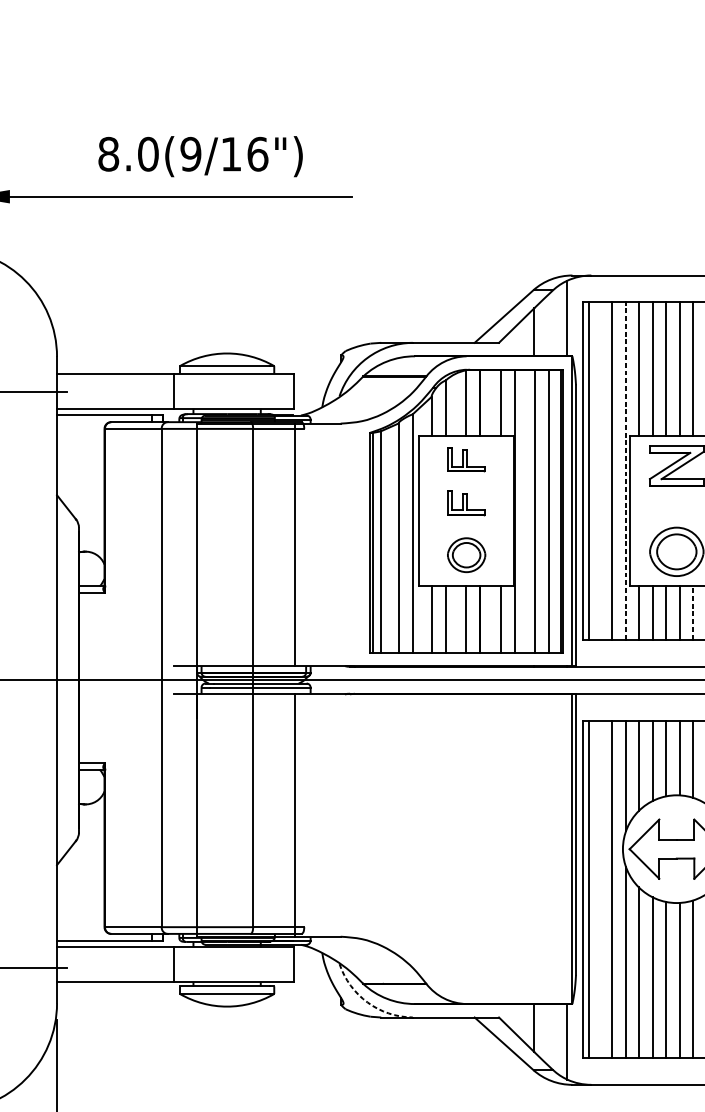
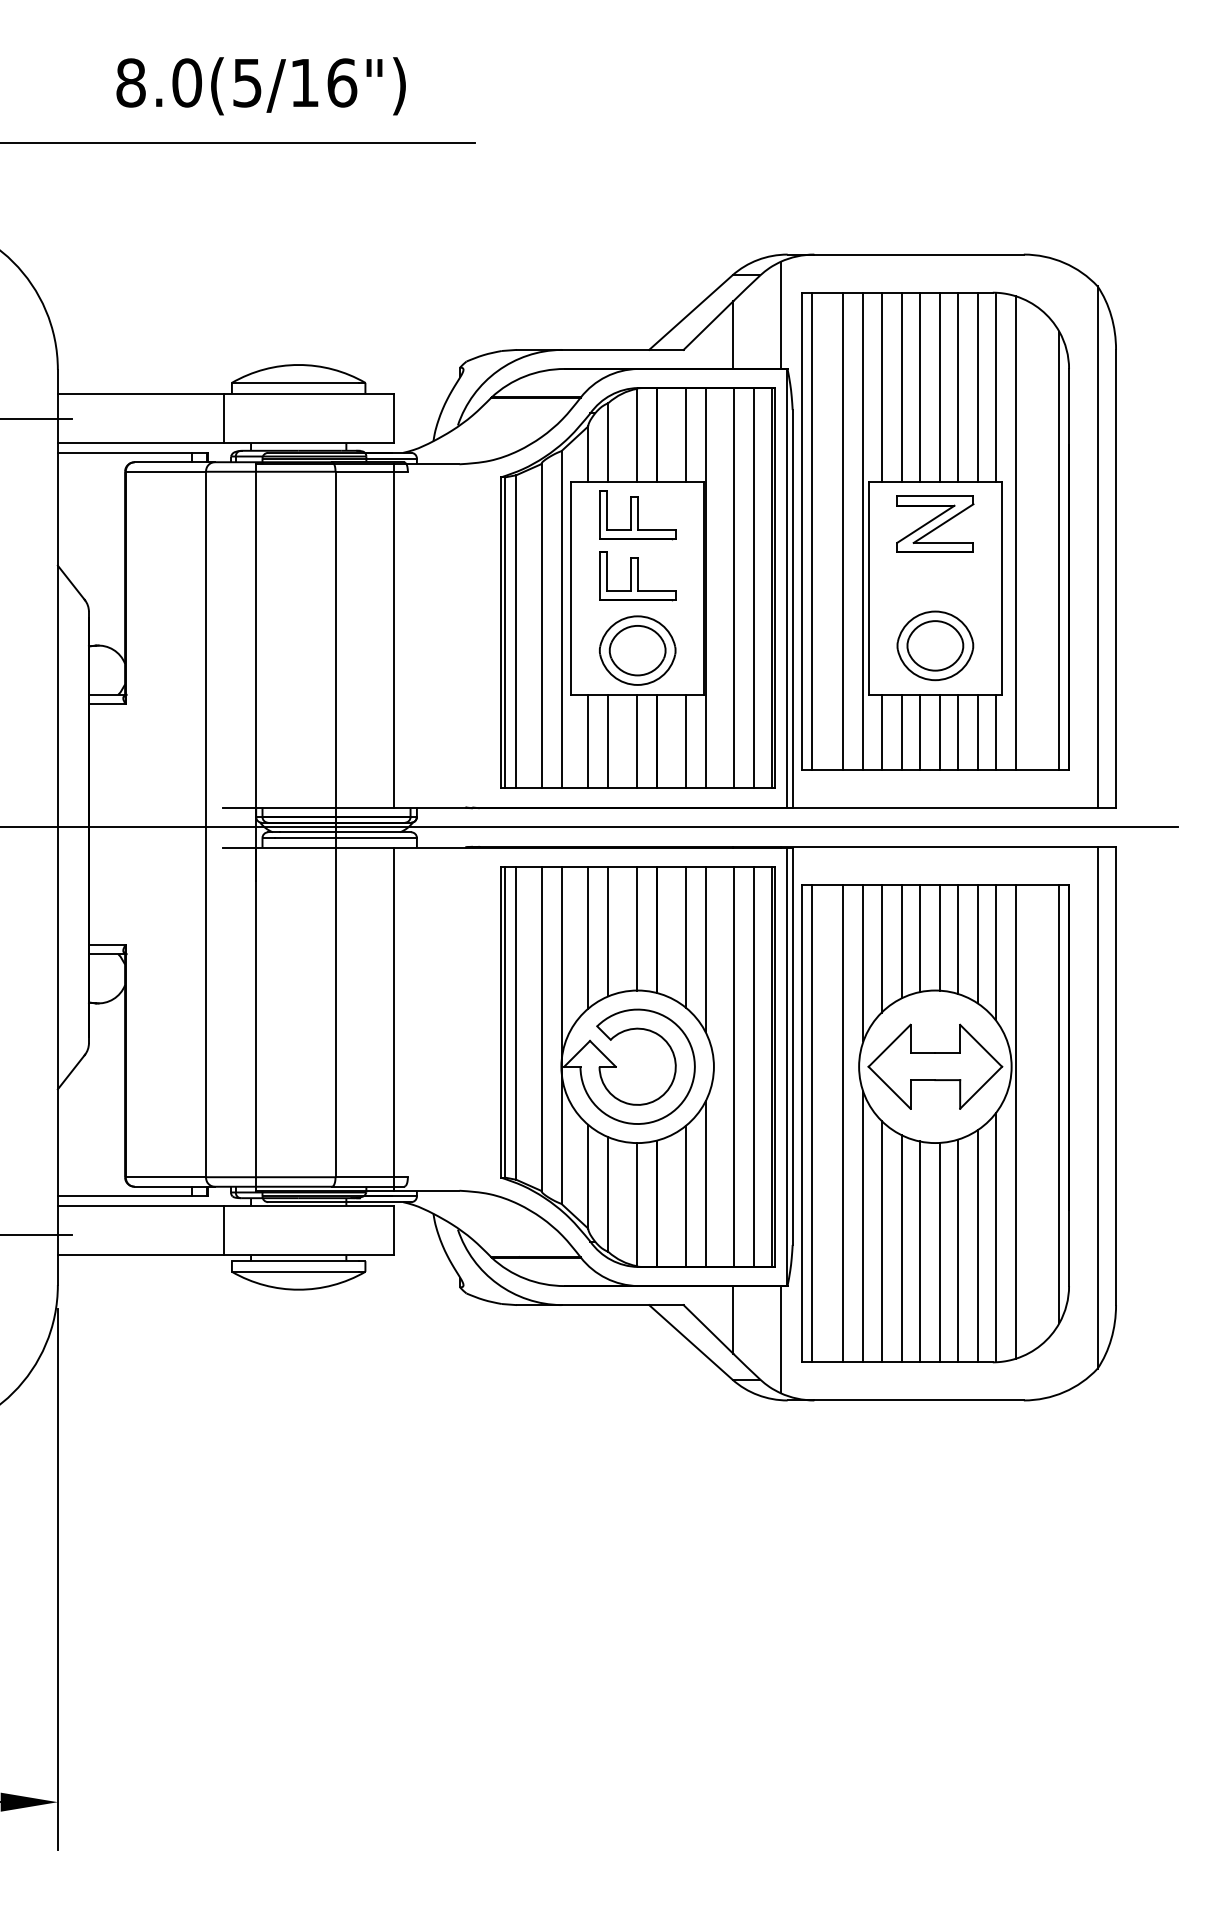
text: (190, 153) -> (247, 82), 8.0(9/16") -> 8.0(5/16")
part: (466, 459) -> (637, 515), size x1.43
line: (626, 471) -> (863, 531), dashed -> solid
part: (466, 502) -> (637, 576), size x1.43
part: (466, 555) -> (637, 650), size x1.43
line: (692, 613) -> (957, 732), dashed -> solid
part: (466, 848) -> (637, 1066), added
arc: (367, 1002) -> (497, 1283), dashed -> solid

